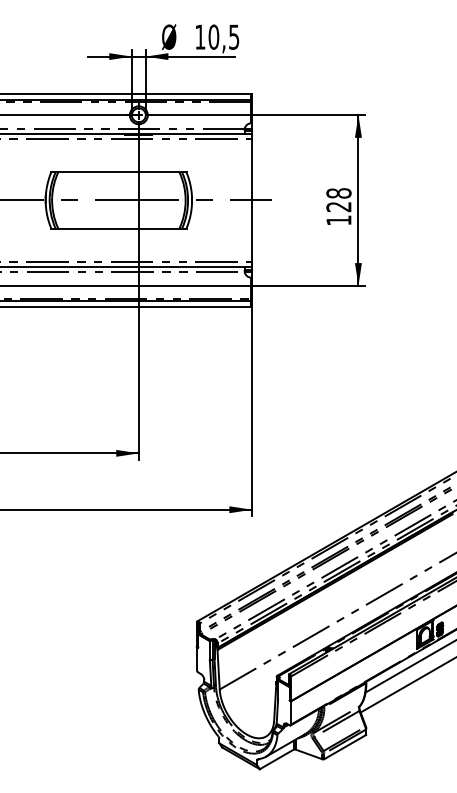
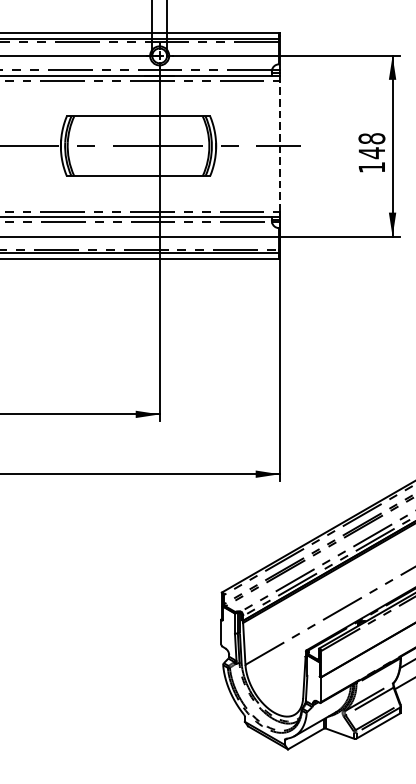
line: (251, 200) -> (279, 146), solid -> dashed
text: (338, 206) -> (371, 152), 128 -> 148

